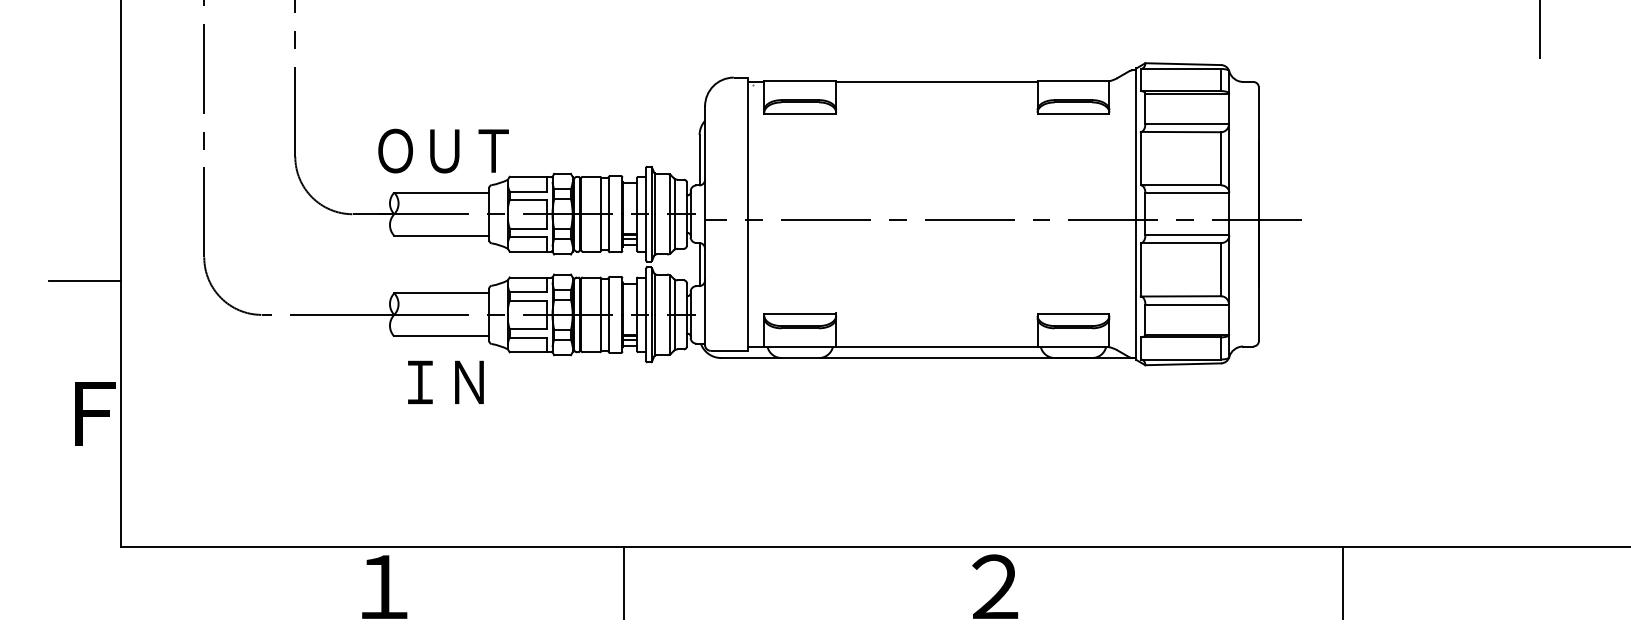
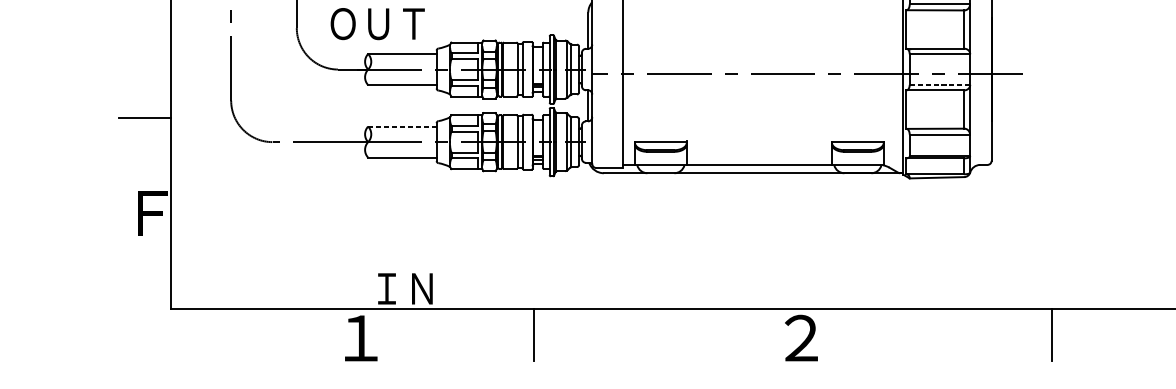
text: (443, 150) -> (377, 23), moved
line: (1187, 235) -> (940, 84), solid -> dashed
line: (442, 293) -> (402, 126), solid -> dashed
text: (445, 381) -> (405, 288), moved

